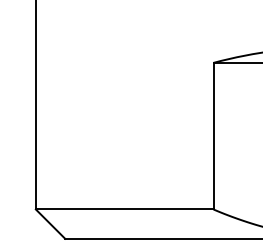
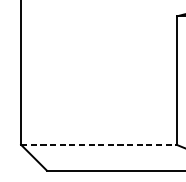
line: (124, 209) -> (98, 144), solid -> dashed

